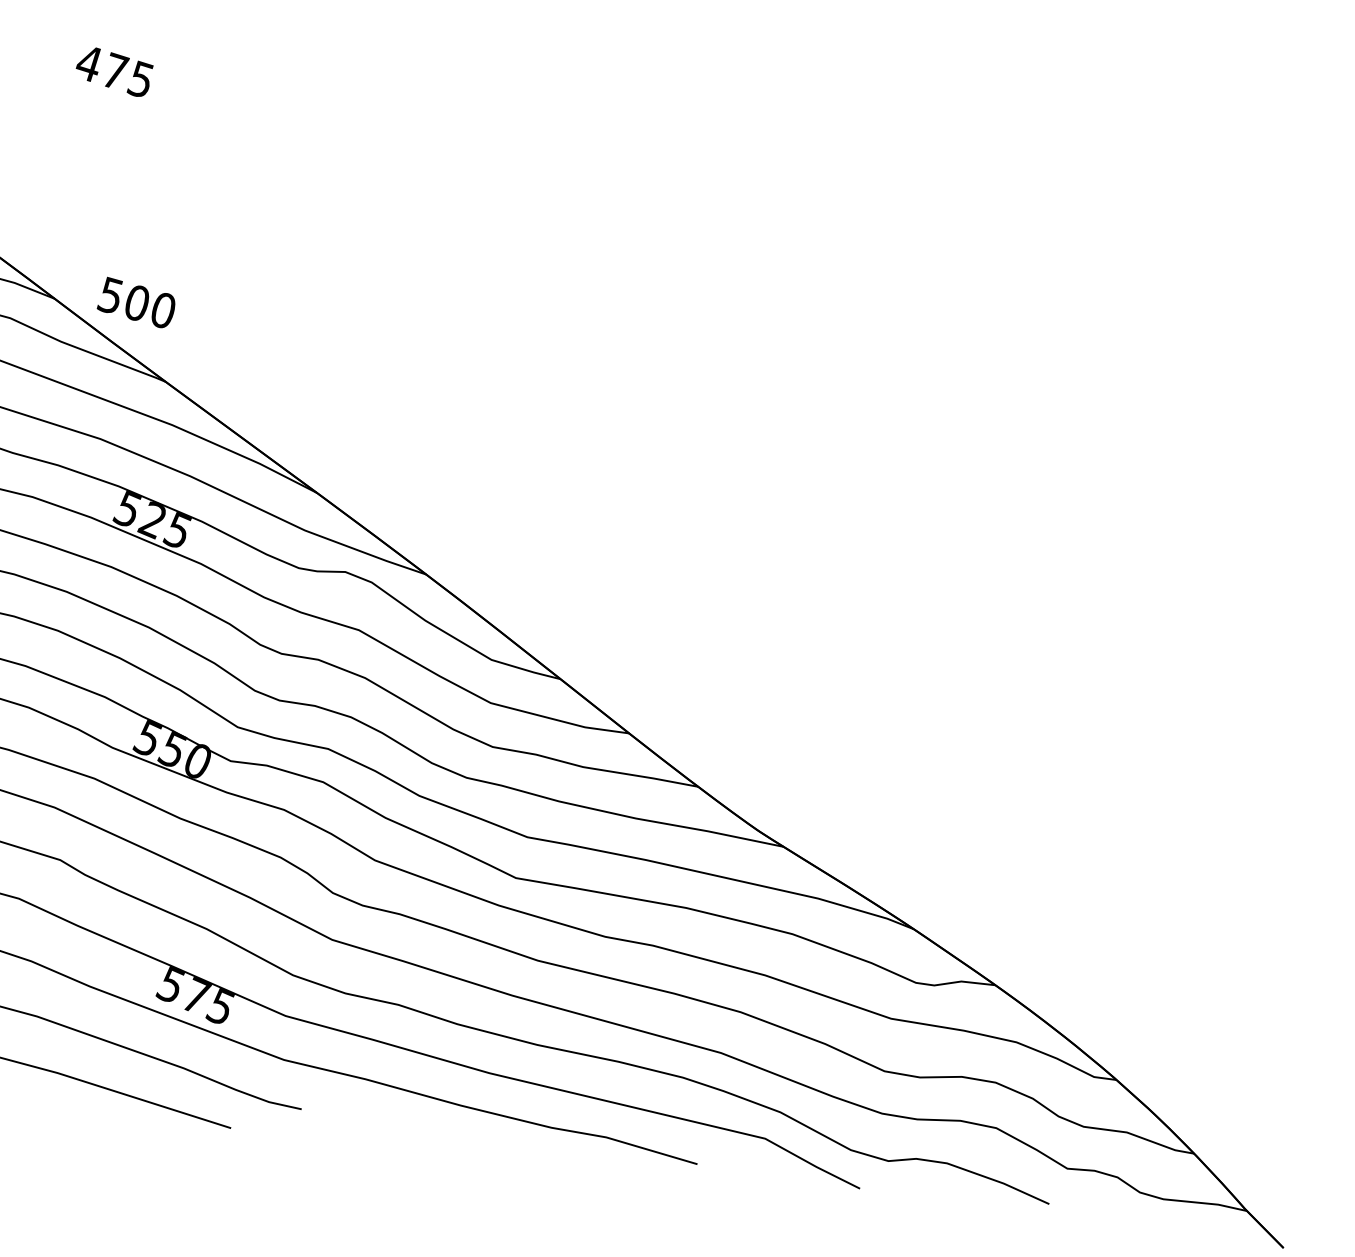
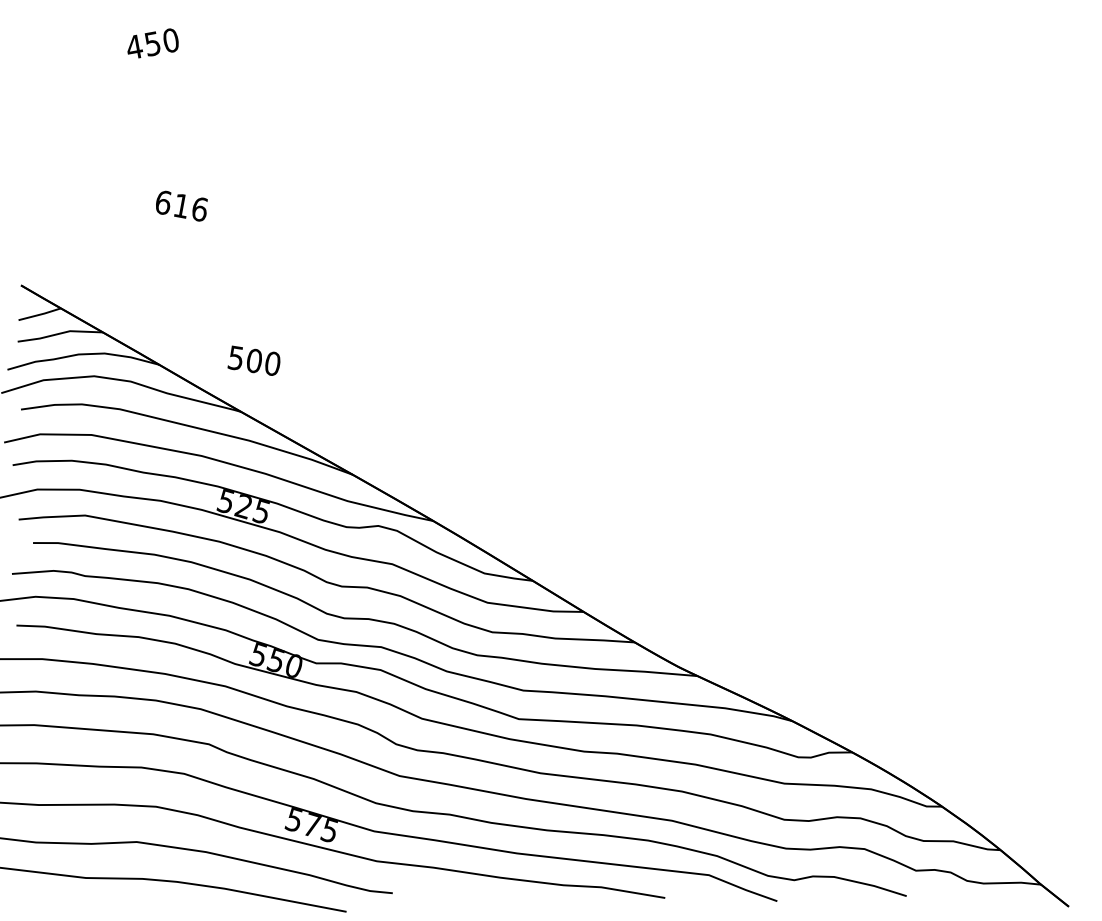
text: (113, 70) -> (180, 205), 475 -> 616
text: (135, 302) -> (253, 360), moved

